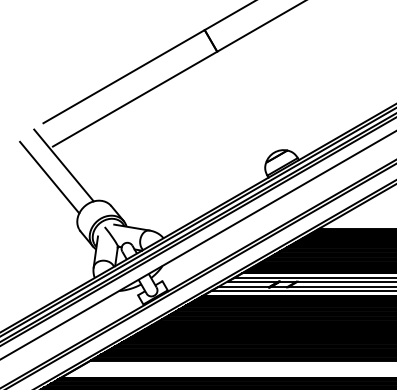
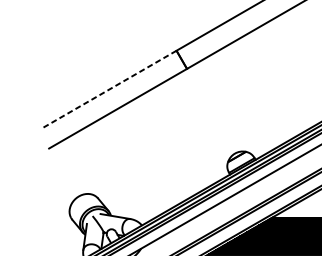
line: (123, 76) -> (108, 89), solid -> dashed
line: (63, 165) -> (57, 164), removed
line: (49, 177) -> (46, 174), removed

